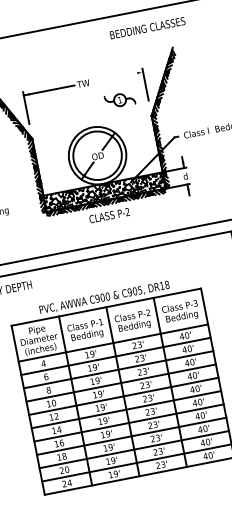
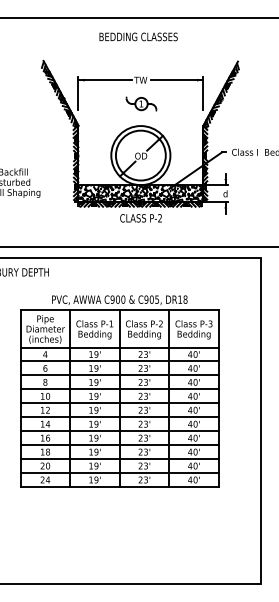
text: (147, 27) -> (138, 36), moved
line: (117, 77) -> (176, 80), added
part: (119, 99) -> (141, 103), moved

